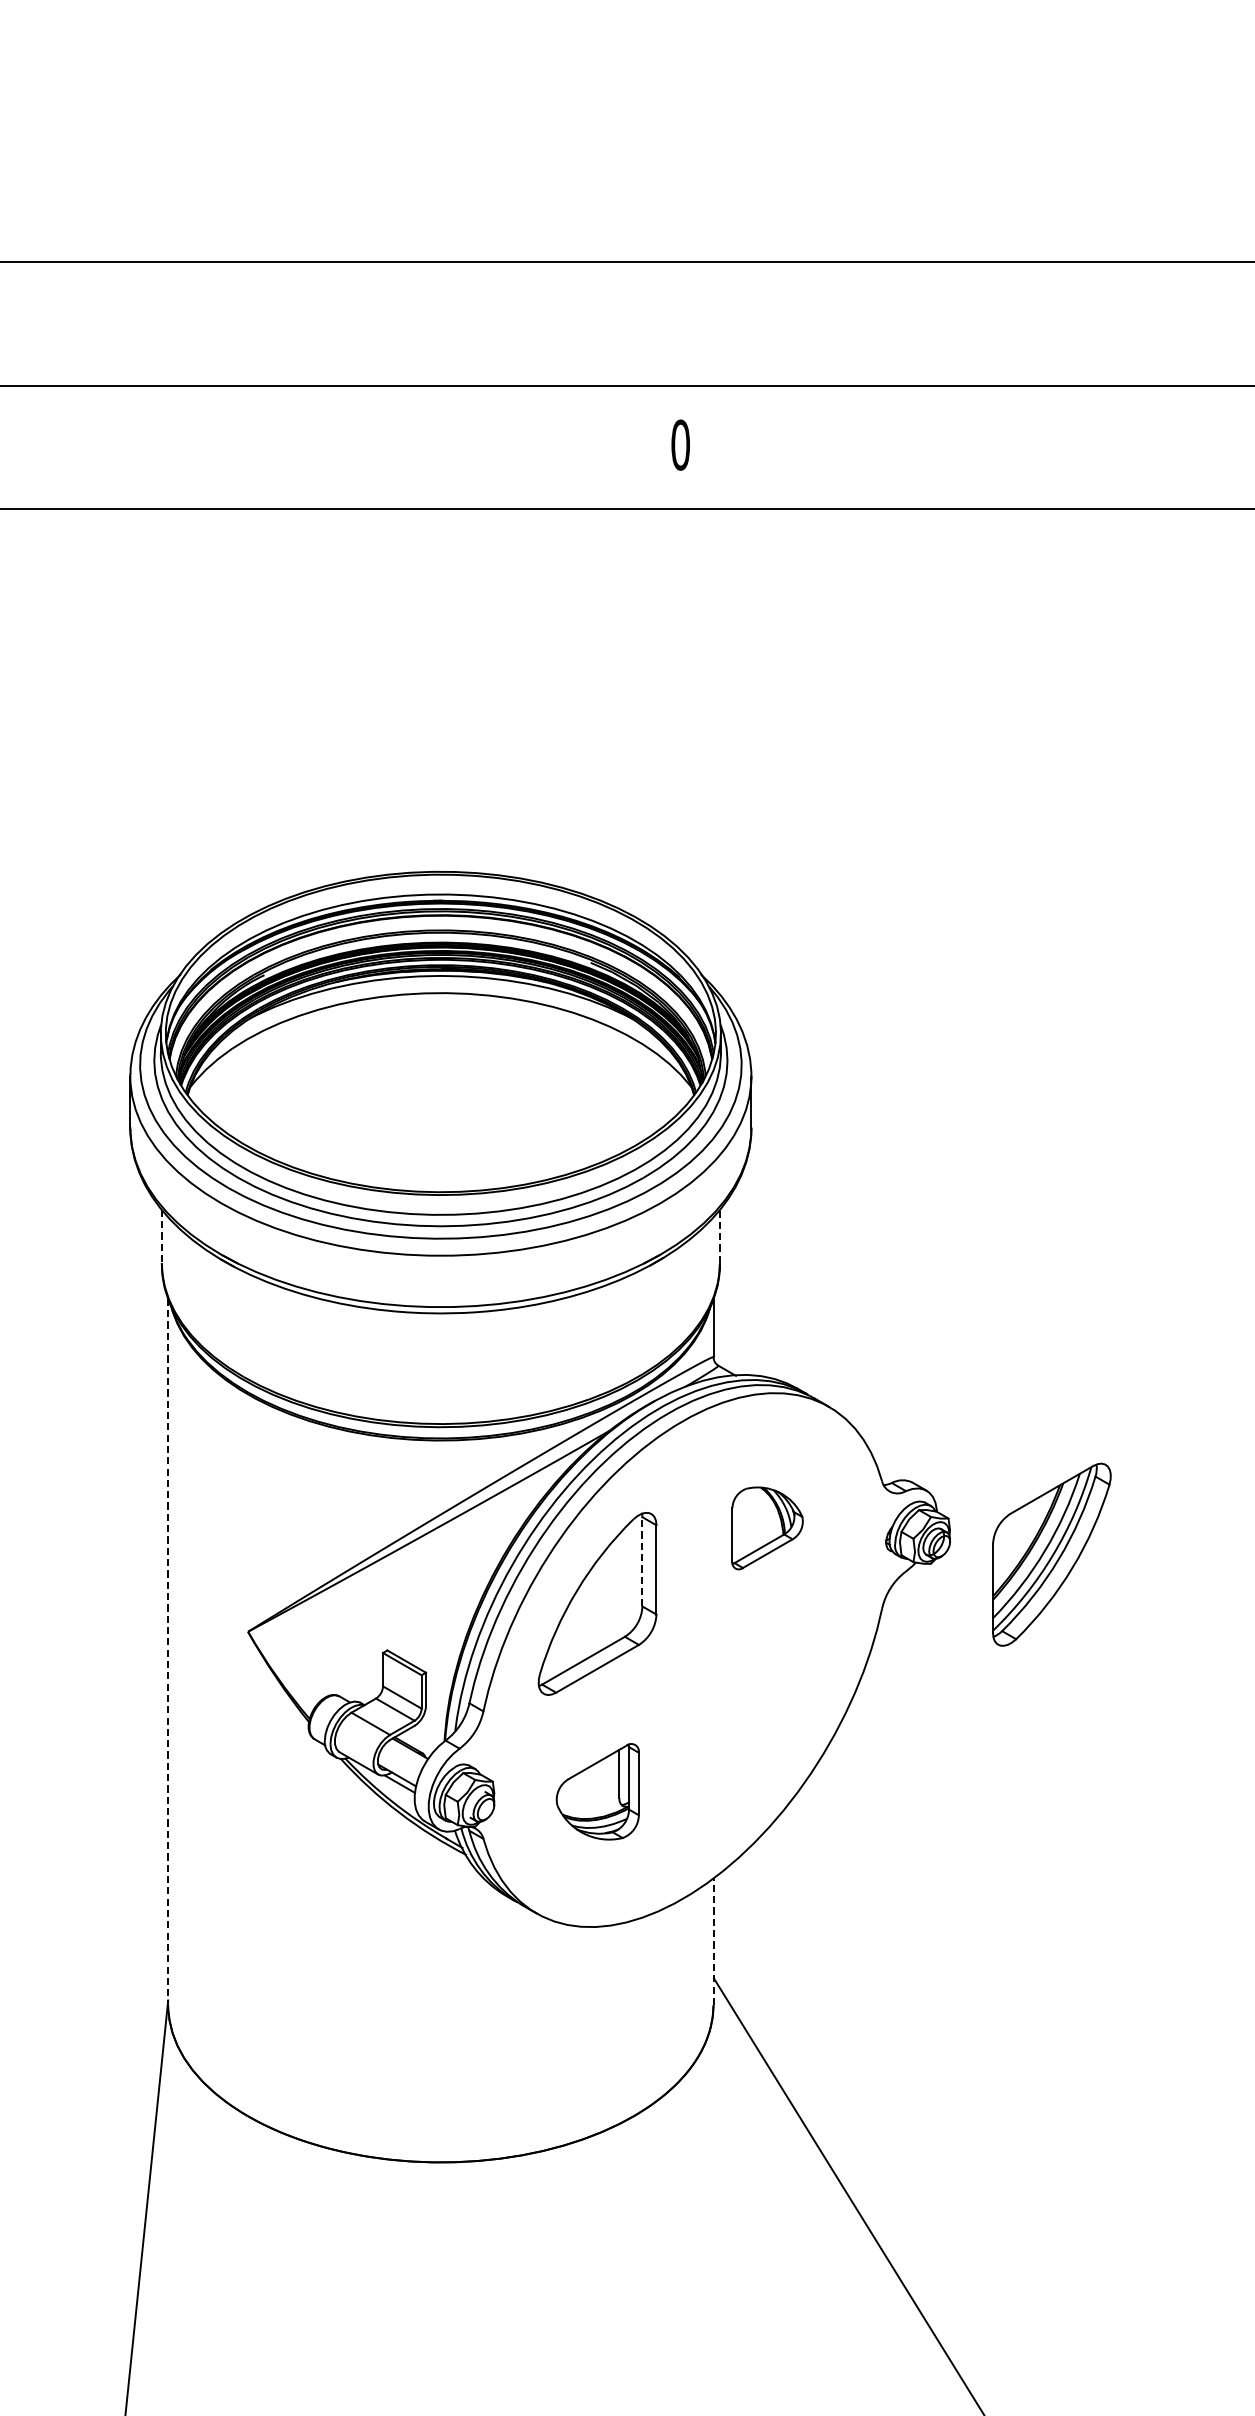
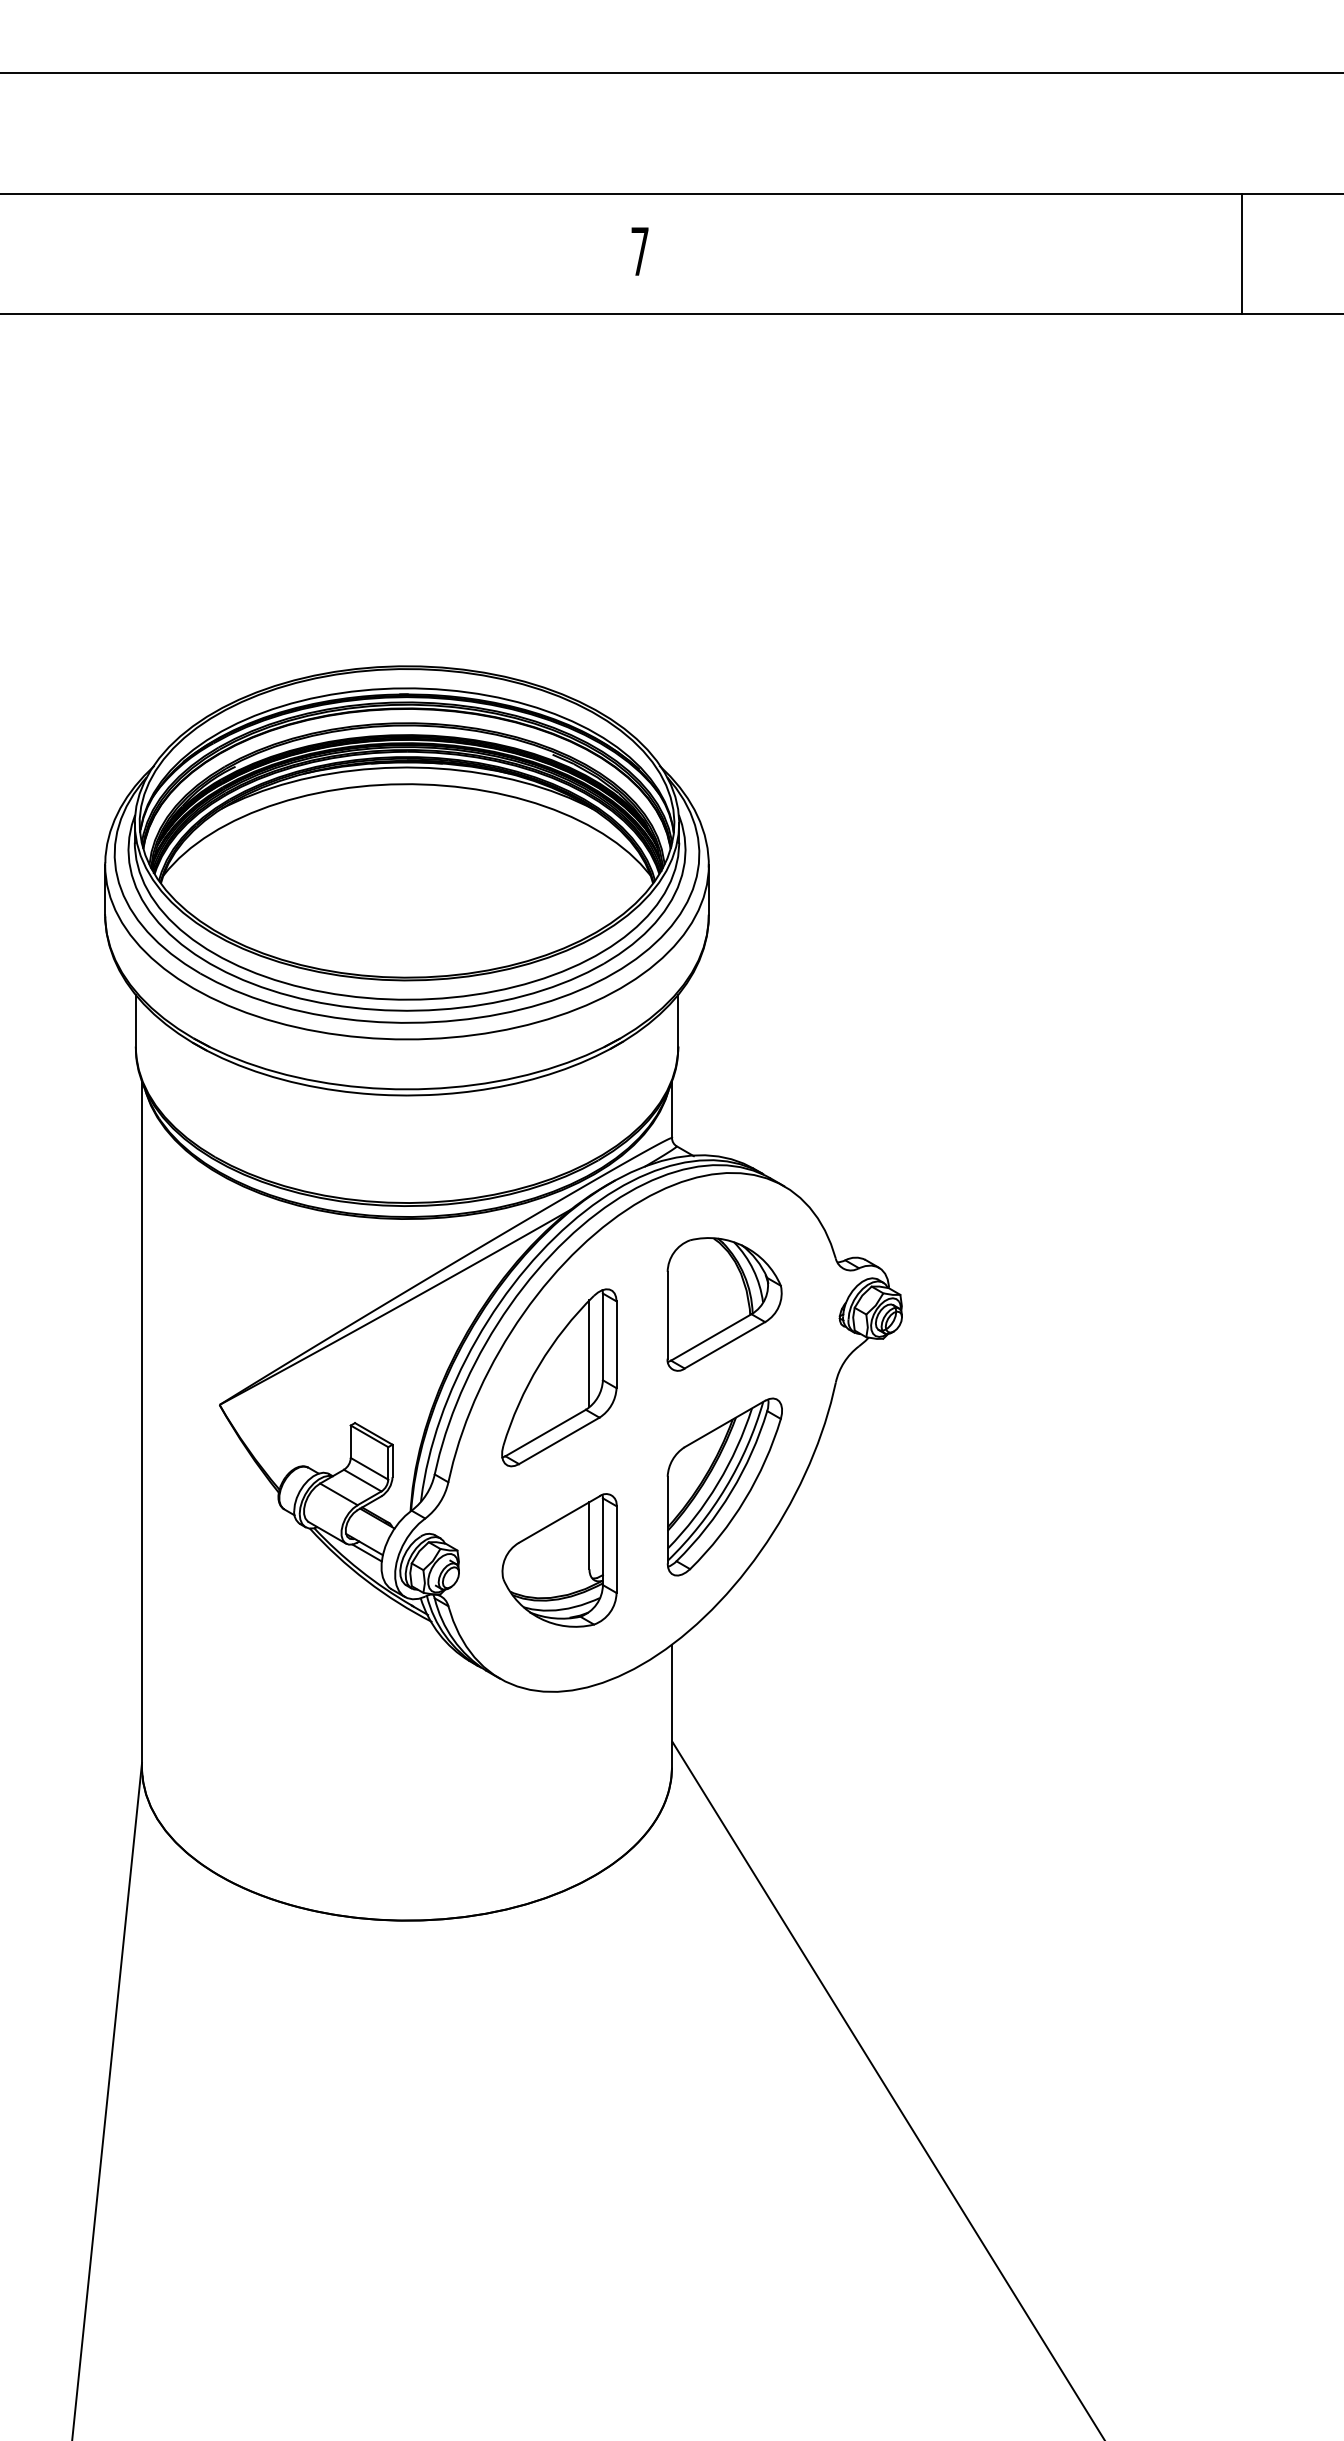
text: (681, 445) -> (640, 251), 0 -> 7
line: (161, 1236) -> (135, 1020), dashed -> solid
line: (720, 1236) -> (678, 1020), dashed -> solid
part: (767, 1528) -> (724, 1304), size x1.67
part: (1051, 1554) -> (724, 1486), moved
line: (642, 1561) -> (602, 1336), dashed -> solid
line: (628, 1578) -> (589, 1353), added
line: (168, 1651) -> (142, 1424), dashed -> solid
part: (597, 1791) -> (559, 1560), size x1.43
line: (714, 1941) -> (672, 1705), dashed -> solid

